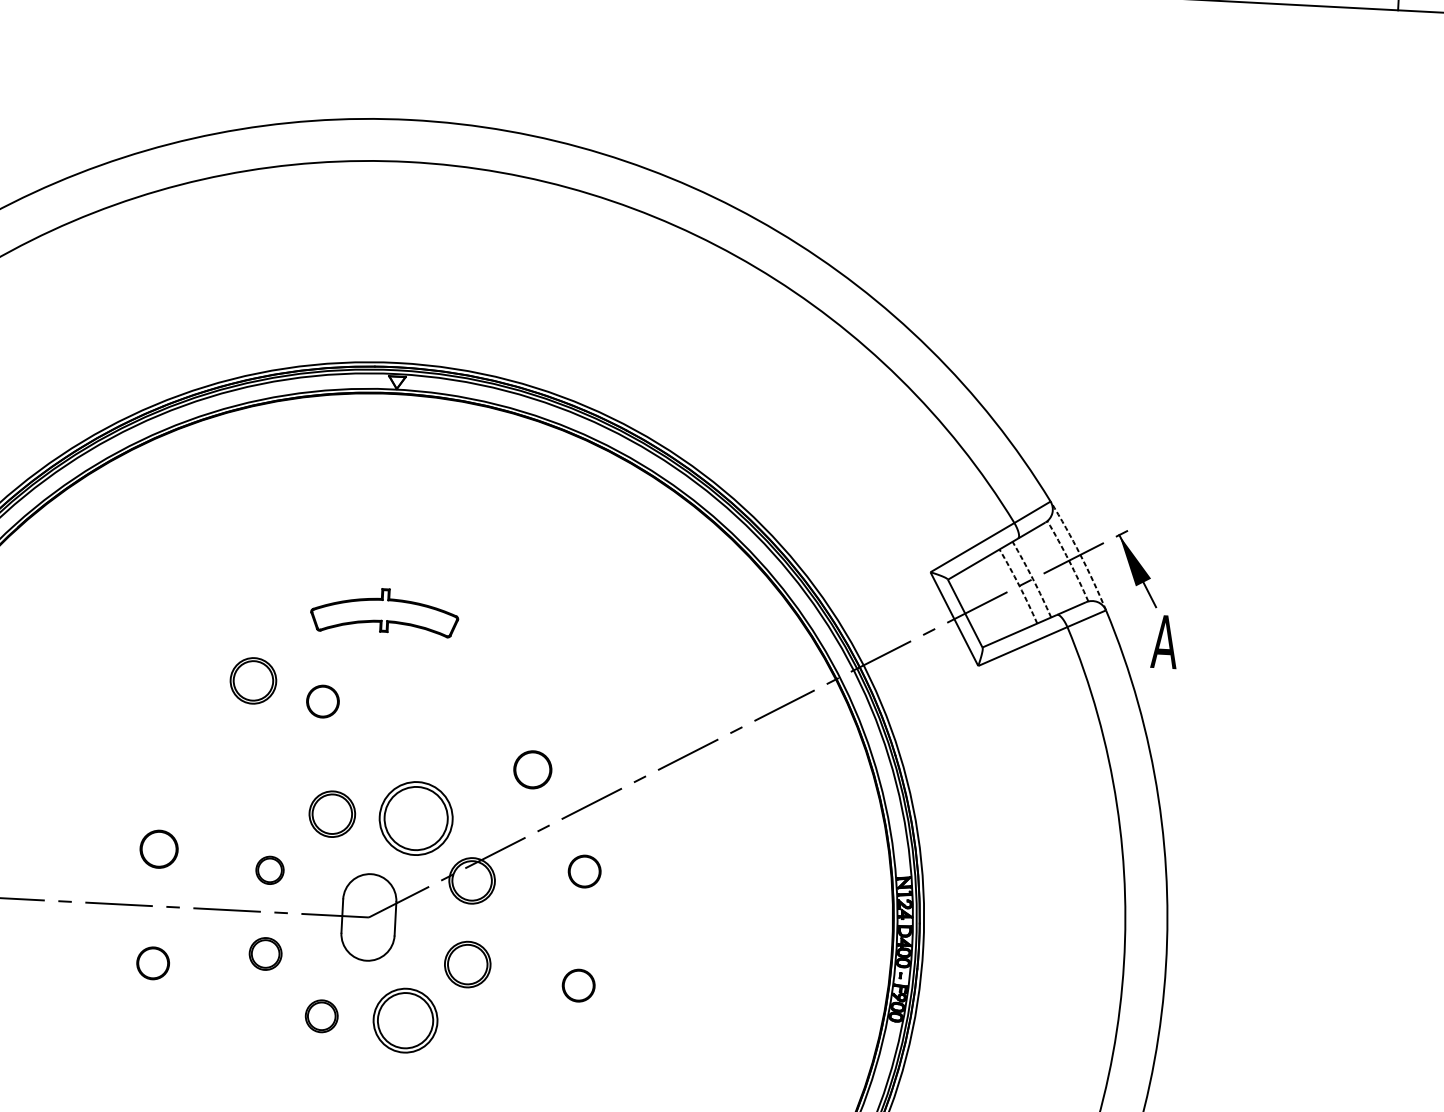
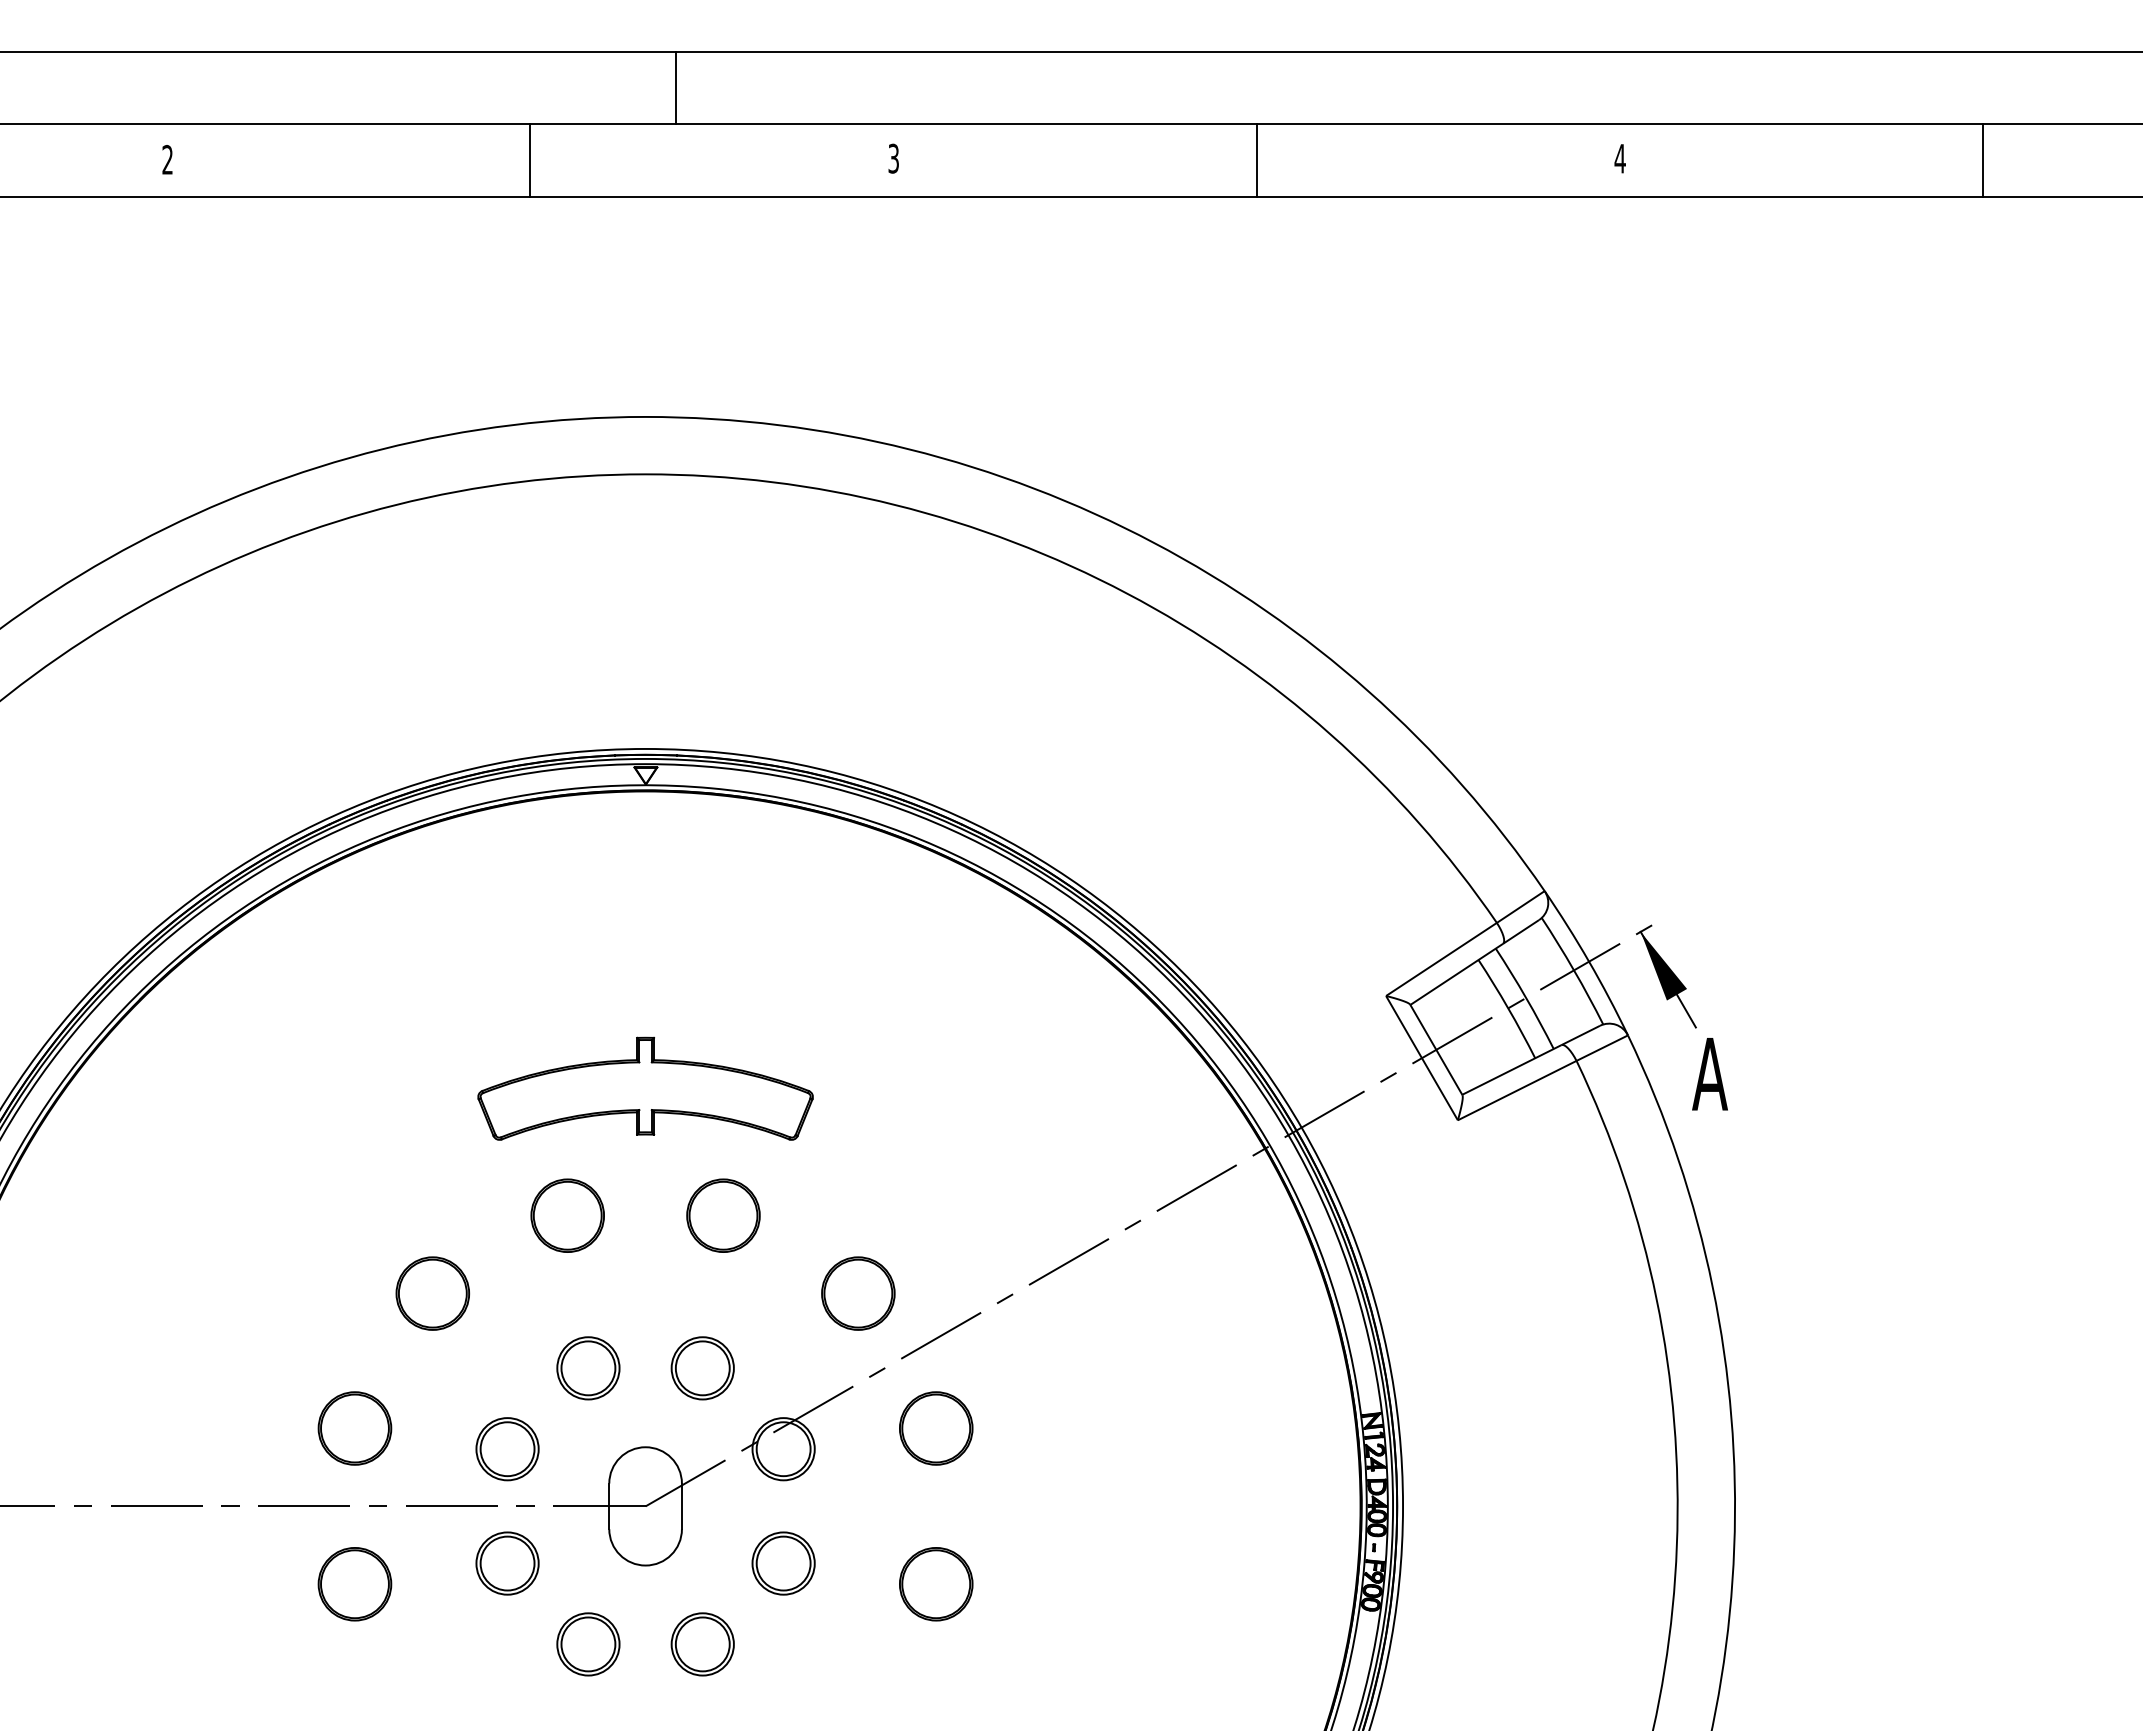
arc: (1080, 554) -> (1589, 961), dashed -> solid
arc: (1069, 560) -> (1574, 970), dashed -> solid
arc: (1033, 578) -> (1526, 997), dashed -> solid
arc: (1019, 586) -> (1508, 1008), dashed -> solid
part: (384, 611) -> (645, 1088), size x1.67
part: (253, 681) -> (471, 1192), removed
part: (322, 701) -> (567, 1215), size x1.67
part: (437, 707) -> (723, 1215), added
part: (221, 753) -> (432, 1293), added
part: (532, 769) -> (858, 1293), size x1.43
part: (415, 818) -> (702, 1368), size x0.62
part: (158, 849) -> (354, 1428), size x1.43
part: (269, 870) -> (507, 1449), size x1.67
part: (584, 871) -> (936, 1428), size x1.67
part: (265, 953) -> (507, 1563), size x1.43
part: (152, 963) -> (354, 1584), size x1.67
part: (578, 985) -> (936, 1584), size x1.67
part: (321, 1016) -> (588, 1644), size x1.43
part: (405, 1020) -> (702, 1644), size x0.71

